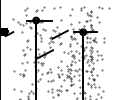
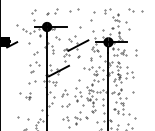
part: (19, 73) -> (25, 96), size x0.71

